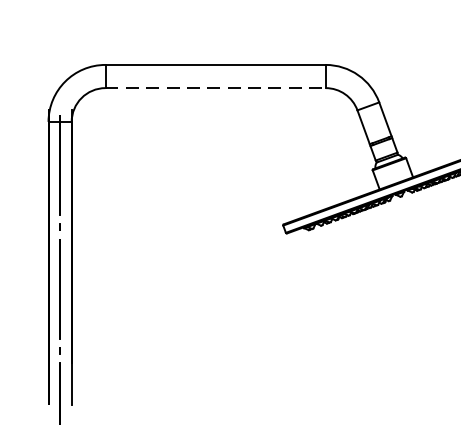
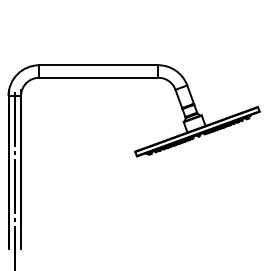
line: (215, 87) -> (98, 77), dashed -> solid

